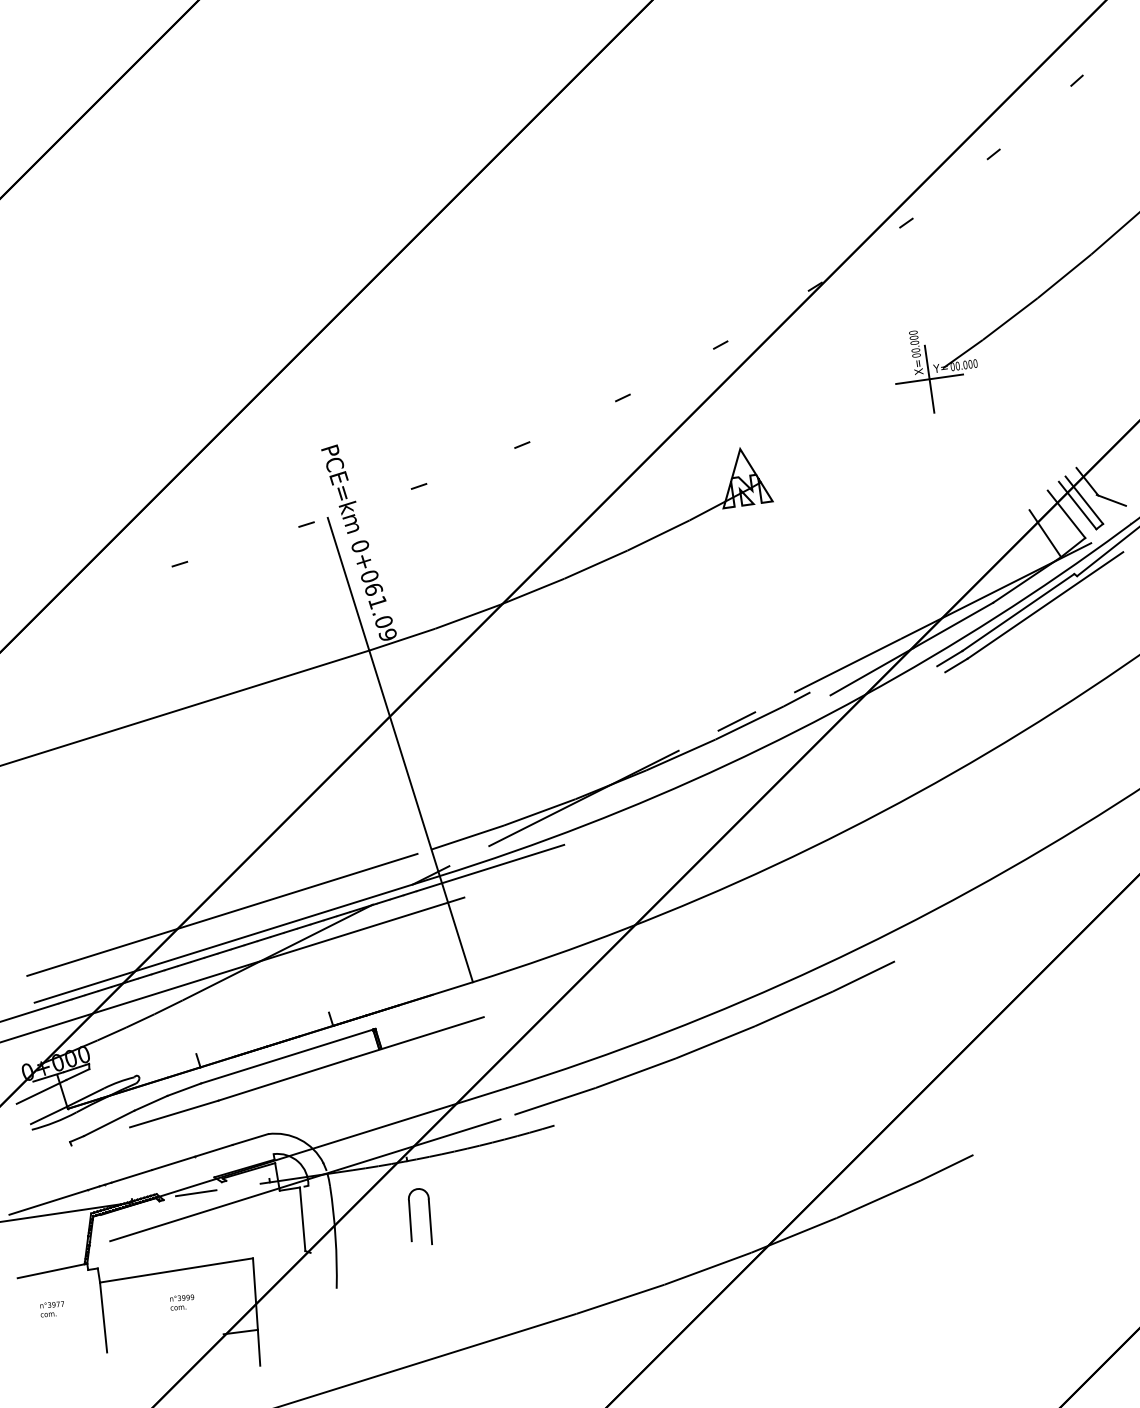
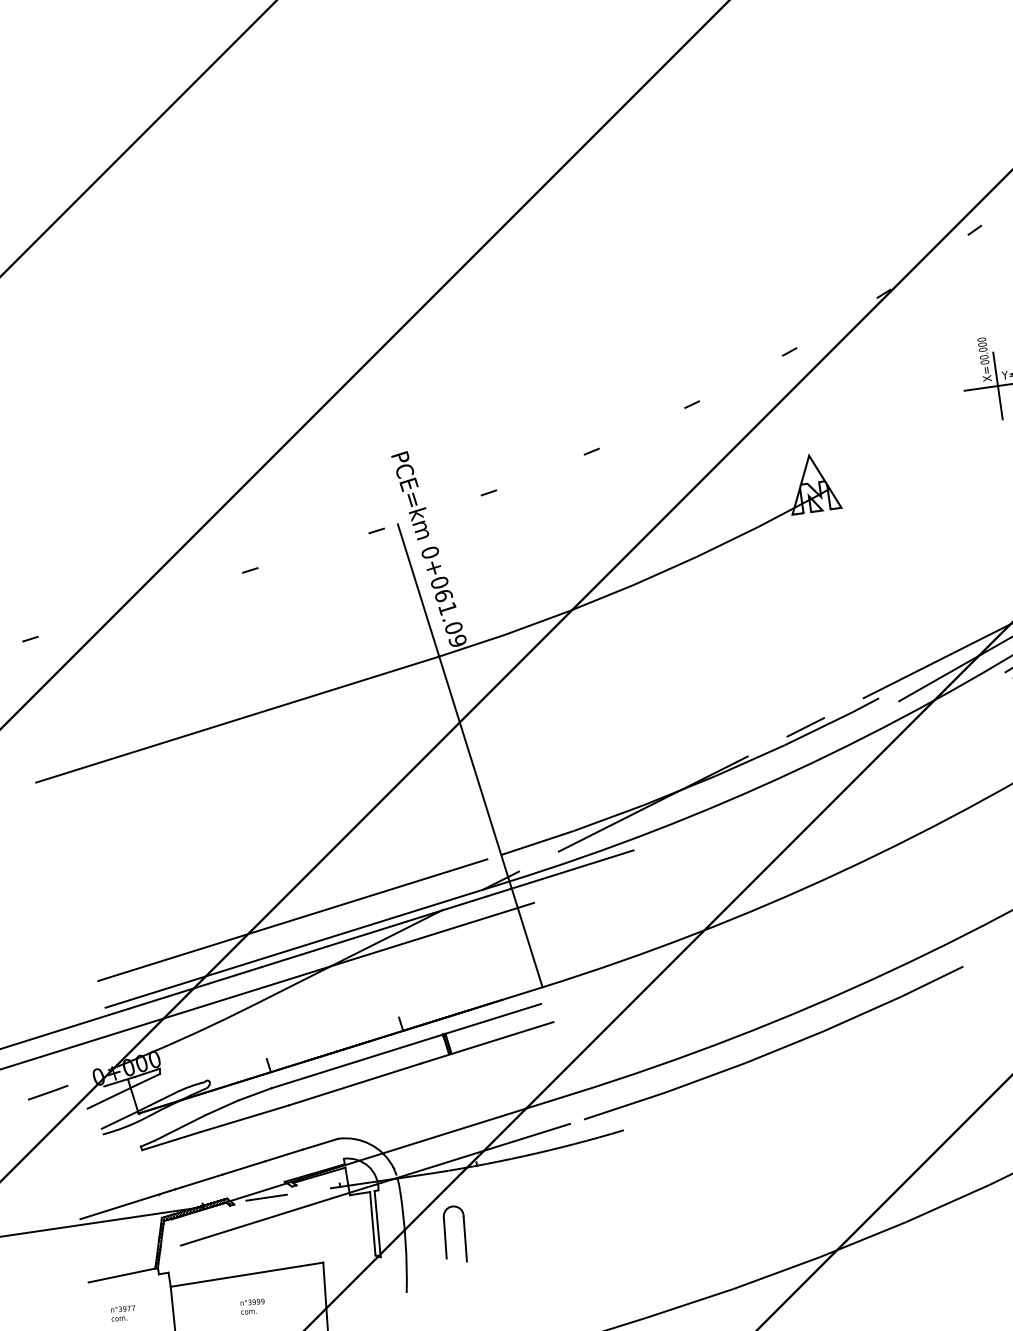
line: (422, 1013) -> (492, 1018), added
line: (100, 1136) -> (171, 1141), added
part: (411, 1217) -> (446, 1234), moved
line: (307, 1219) -> (377, 1223), added

